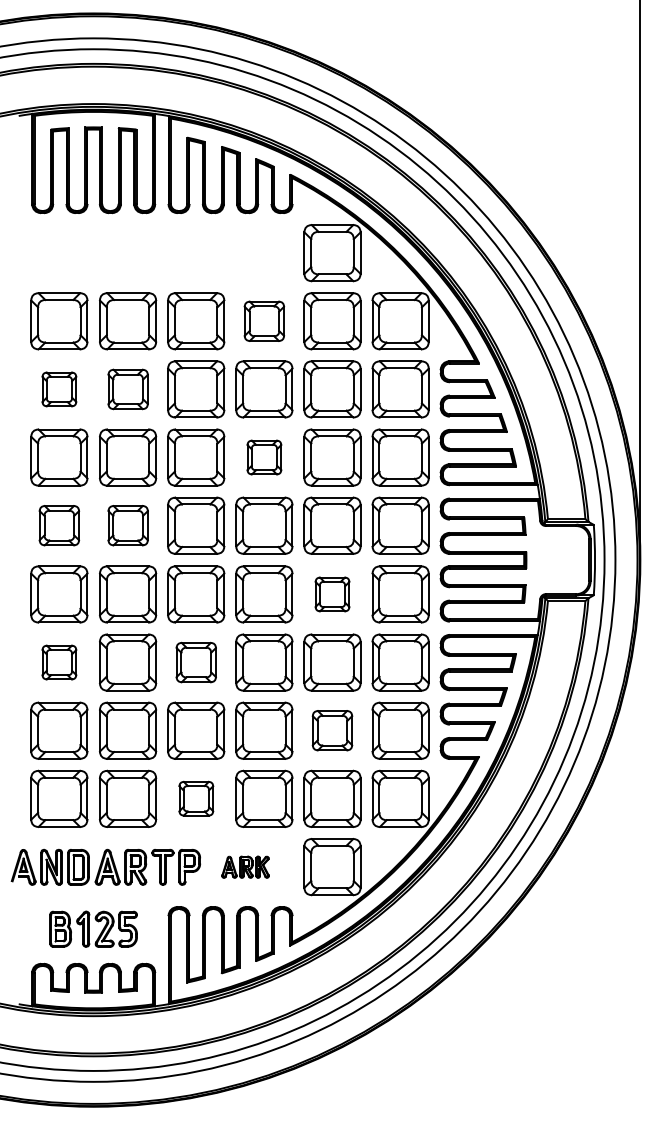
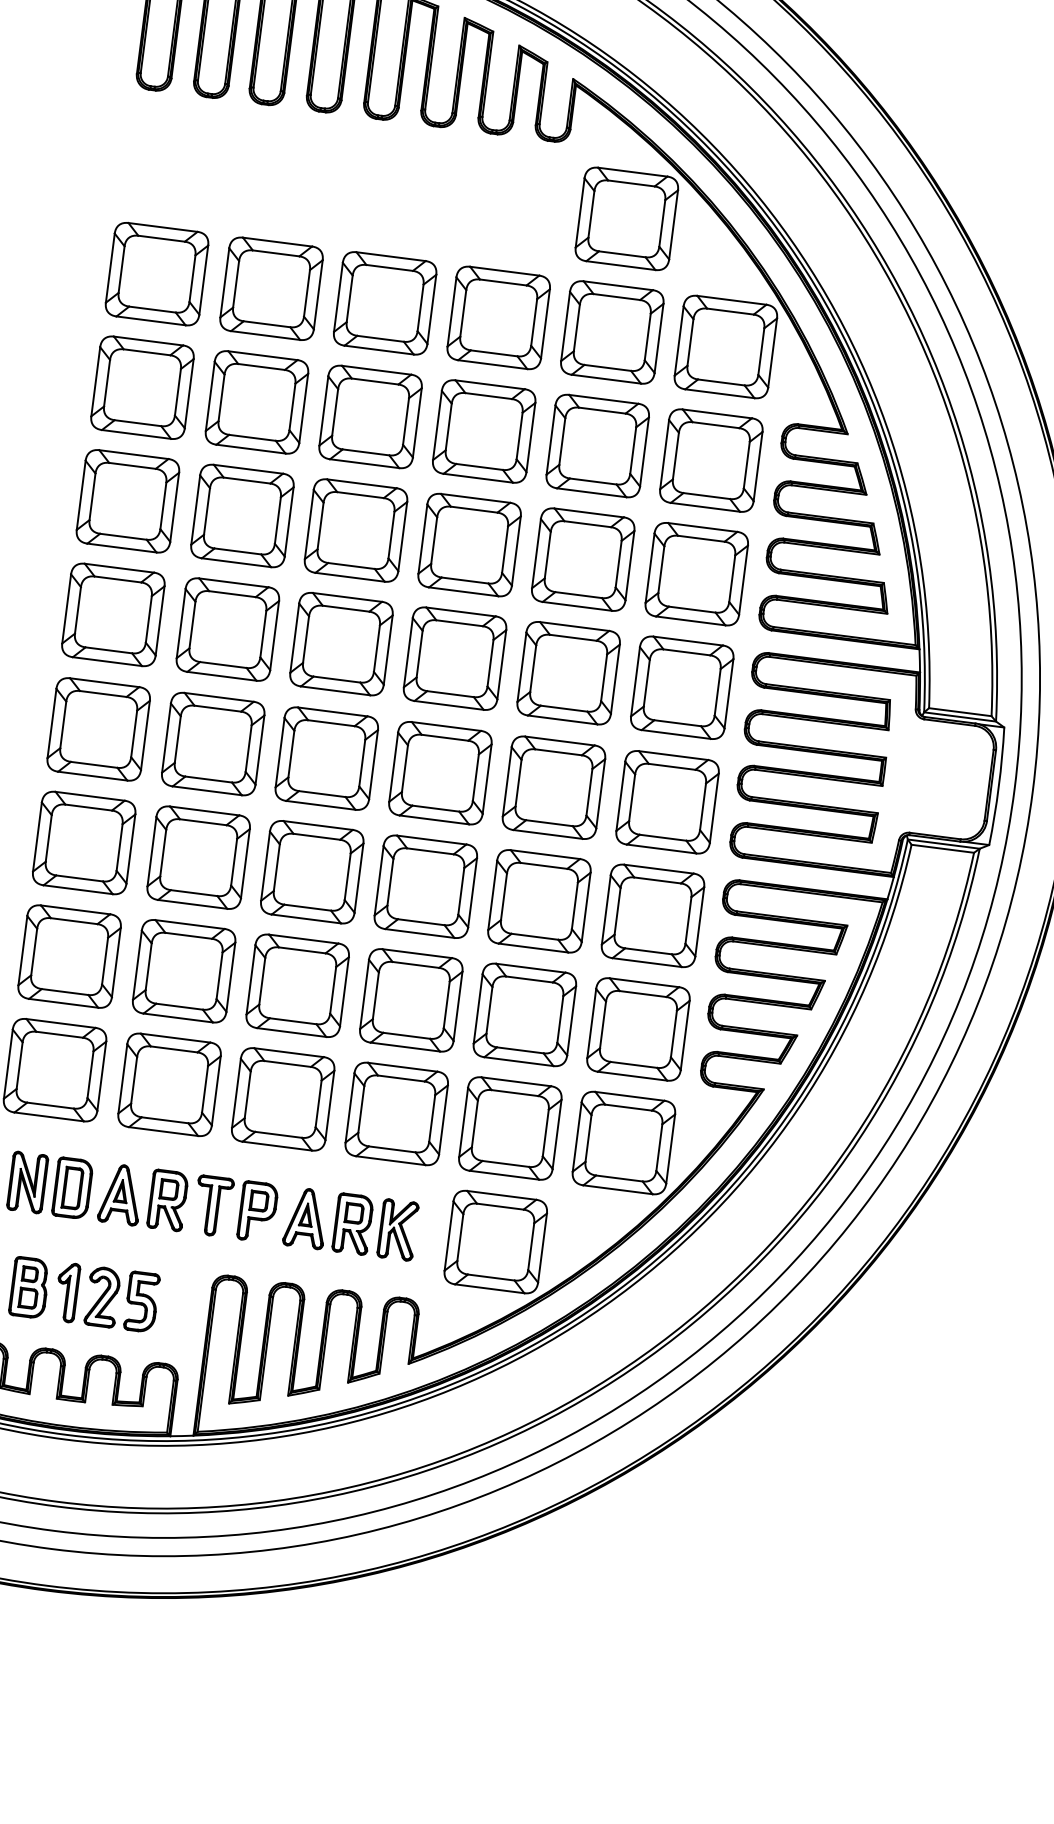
part: (264, 321) -> (498, 318), size x1.43
part: (59, 389) -> (142, 387), size x1.67
part: (128, 389) -> (257, 402), size x1.43
part: (264, 457) -> (469, 544), size x1.67
part: (59, 525) -> (113, 614), size x1.43
part: (128, 525) -> (228, 629), size x1.43
part: (332, 594) -> (553, 787), size x1.67
part: (59, 662) -> (84, 842), size x1.67
part: (196, 662) -> (312, 872), size x1.43
part: (332, 730) -> (524, 1014), size x1.43
part: (196, 798) -> (283, 1098), size x1.67
part: (245, 866) -> (350, 1222), size x1.67

